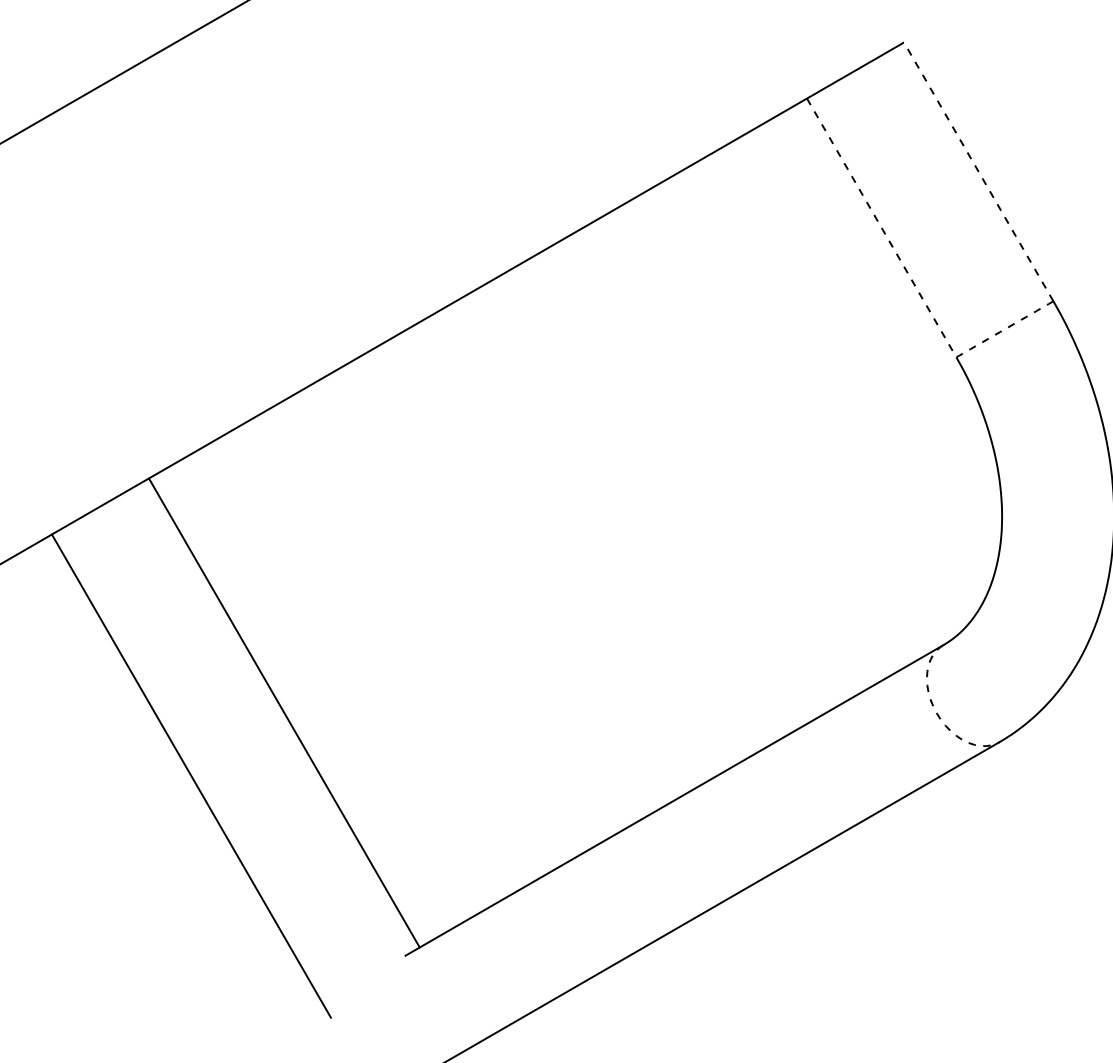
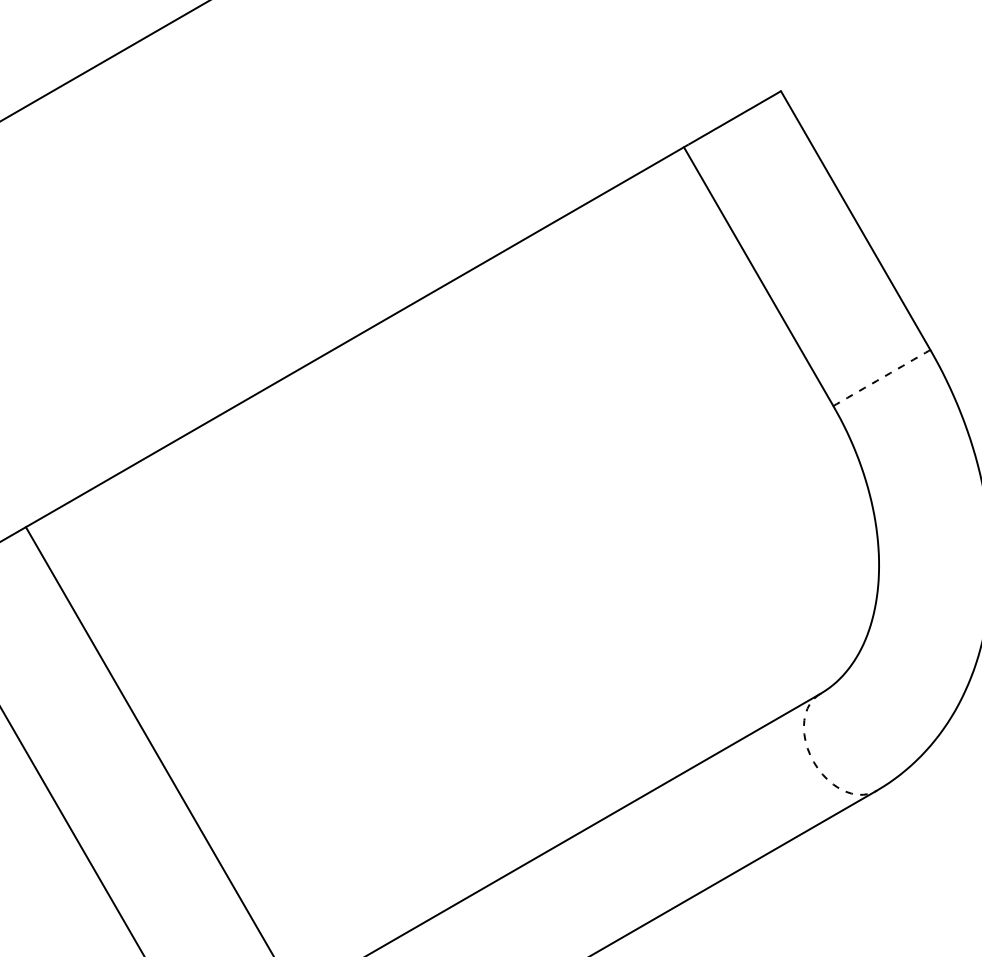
line: (978, 171) -> (855, 220), dashed -> solid
line: (881, 228) -> (758, 277), dashed -> solid

